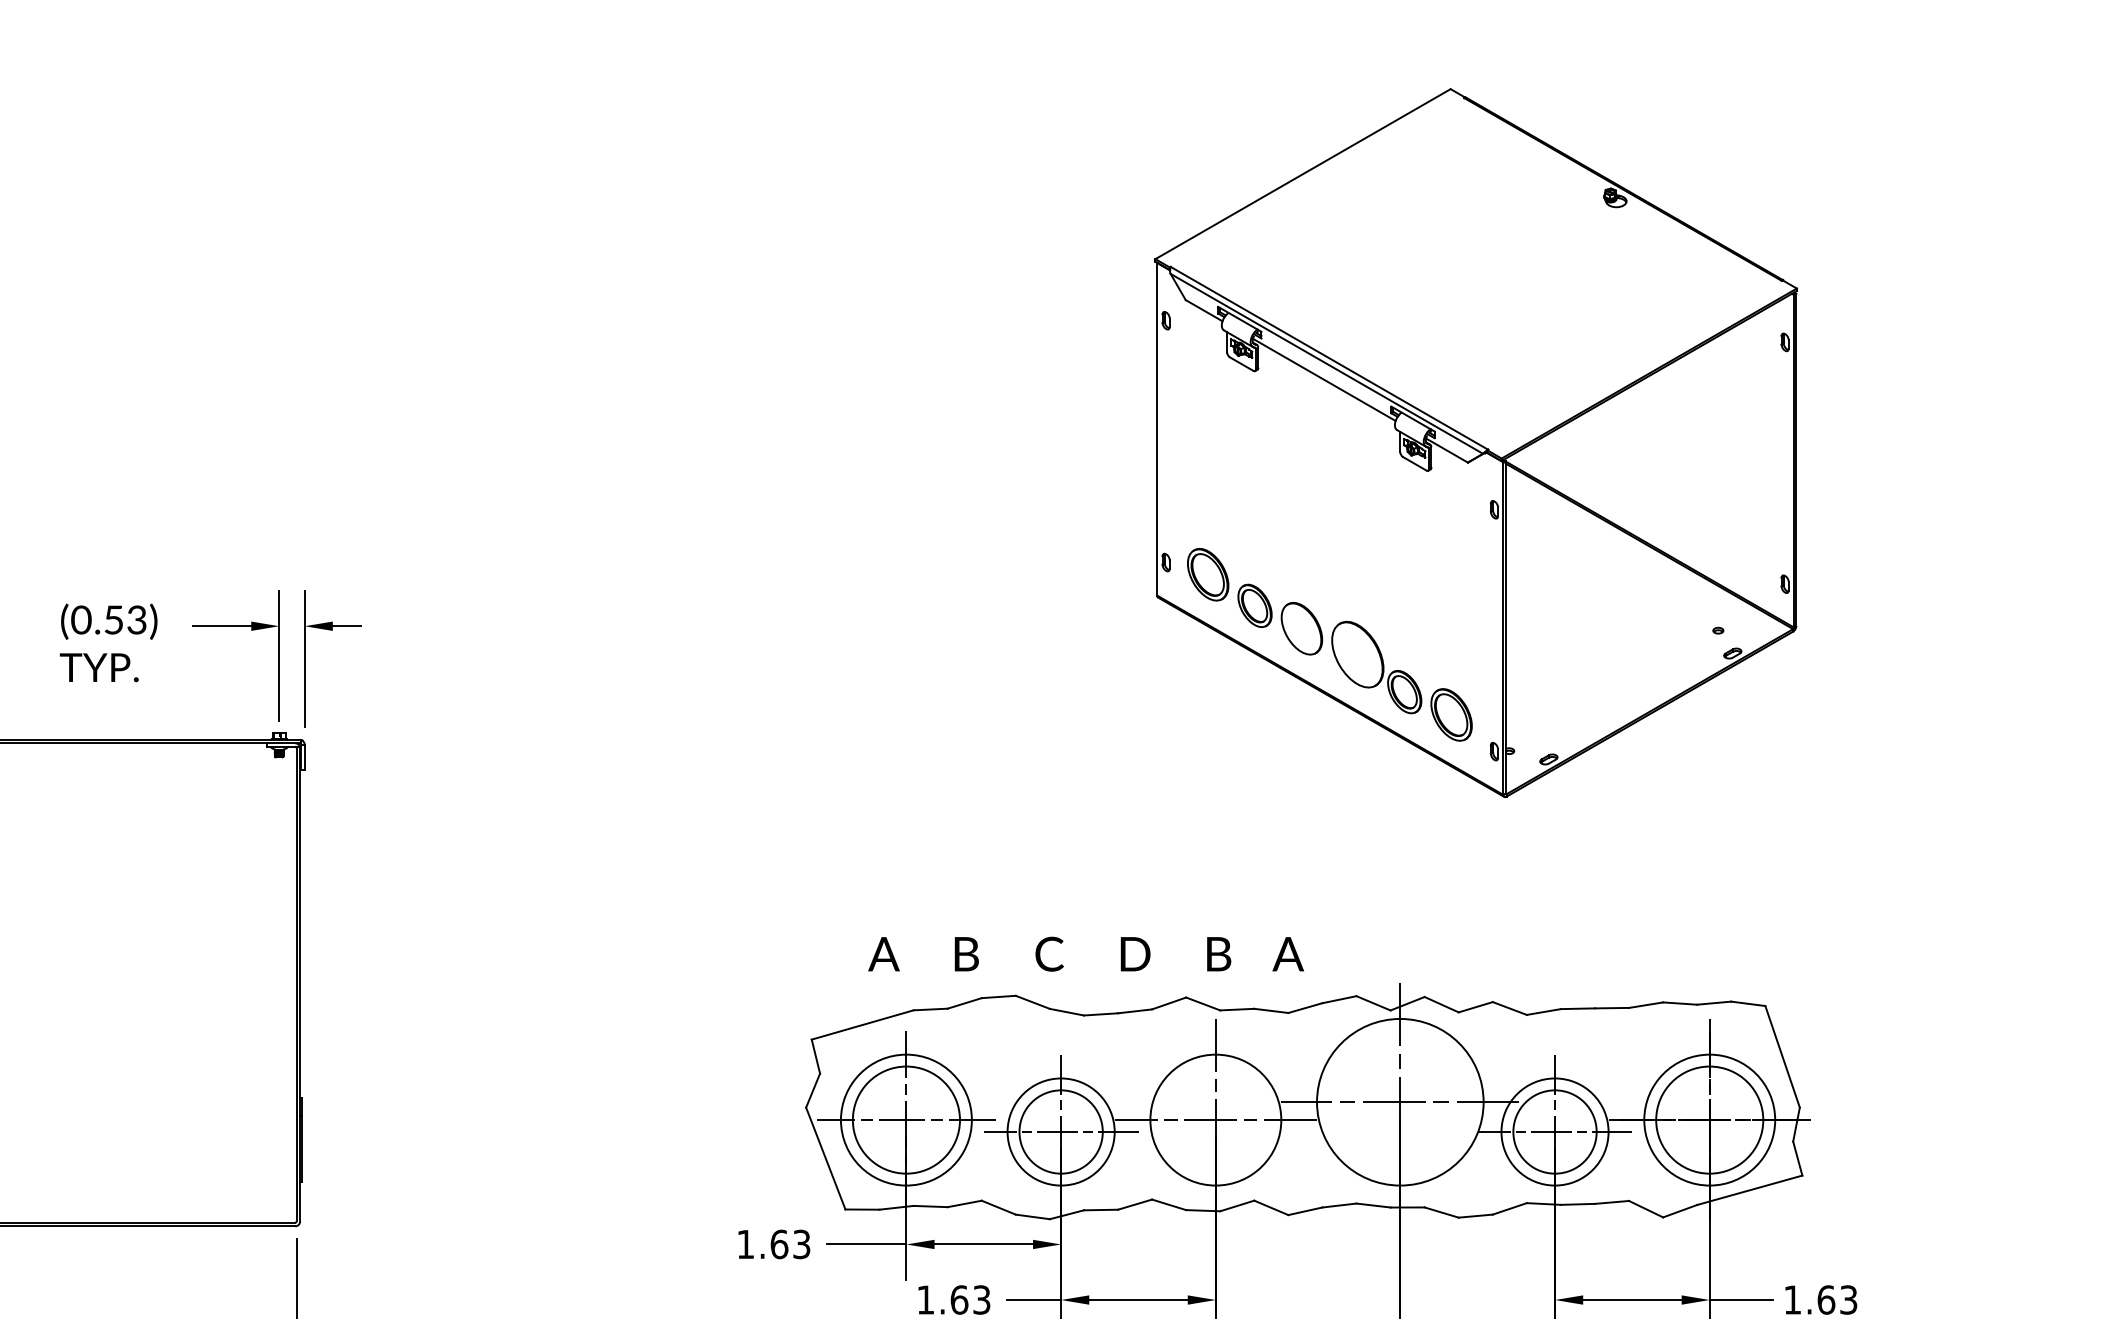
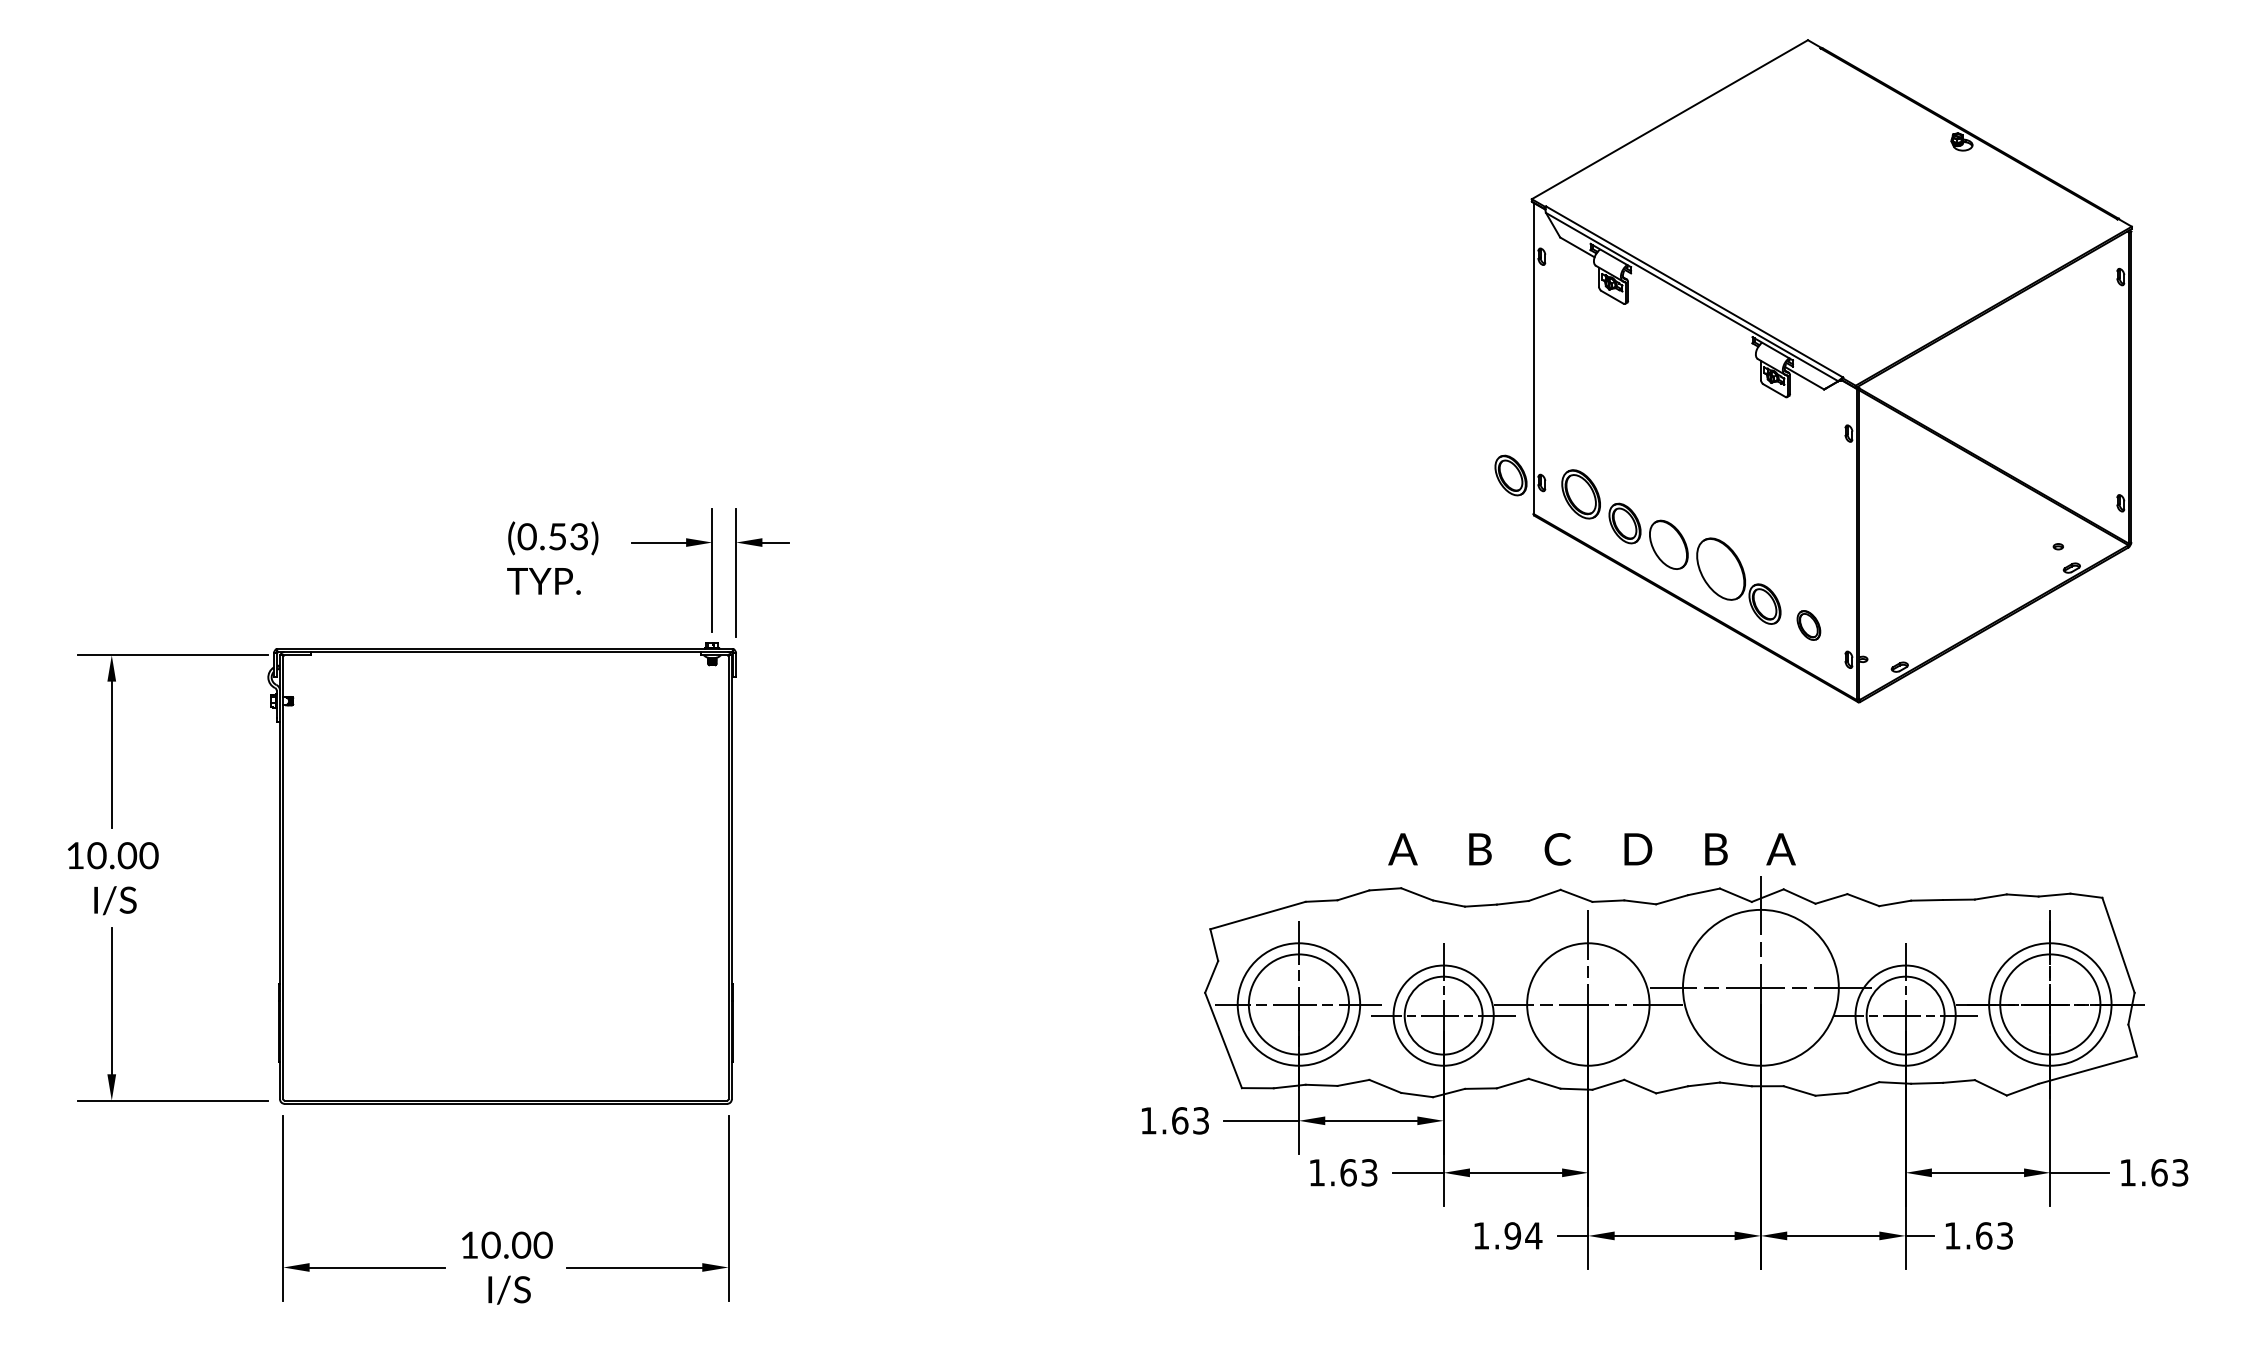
line: (1323, 379) -> (1689, 311), removed
part: (1132, 554) -> (1510, 475), added
part: (1451, 714) -> (1808, 625), size x0.6
text: (1085, 954) -> (1591, 849), moved

